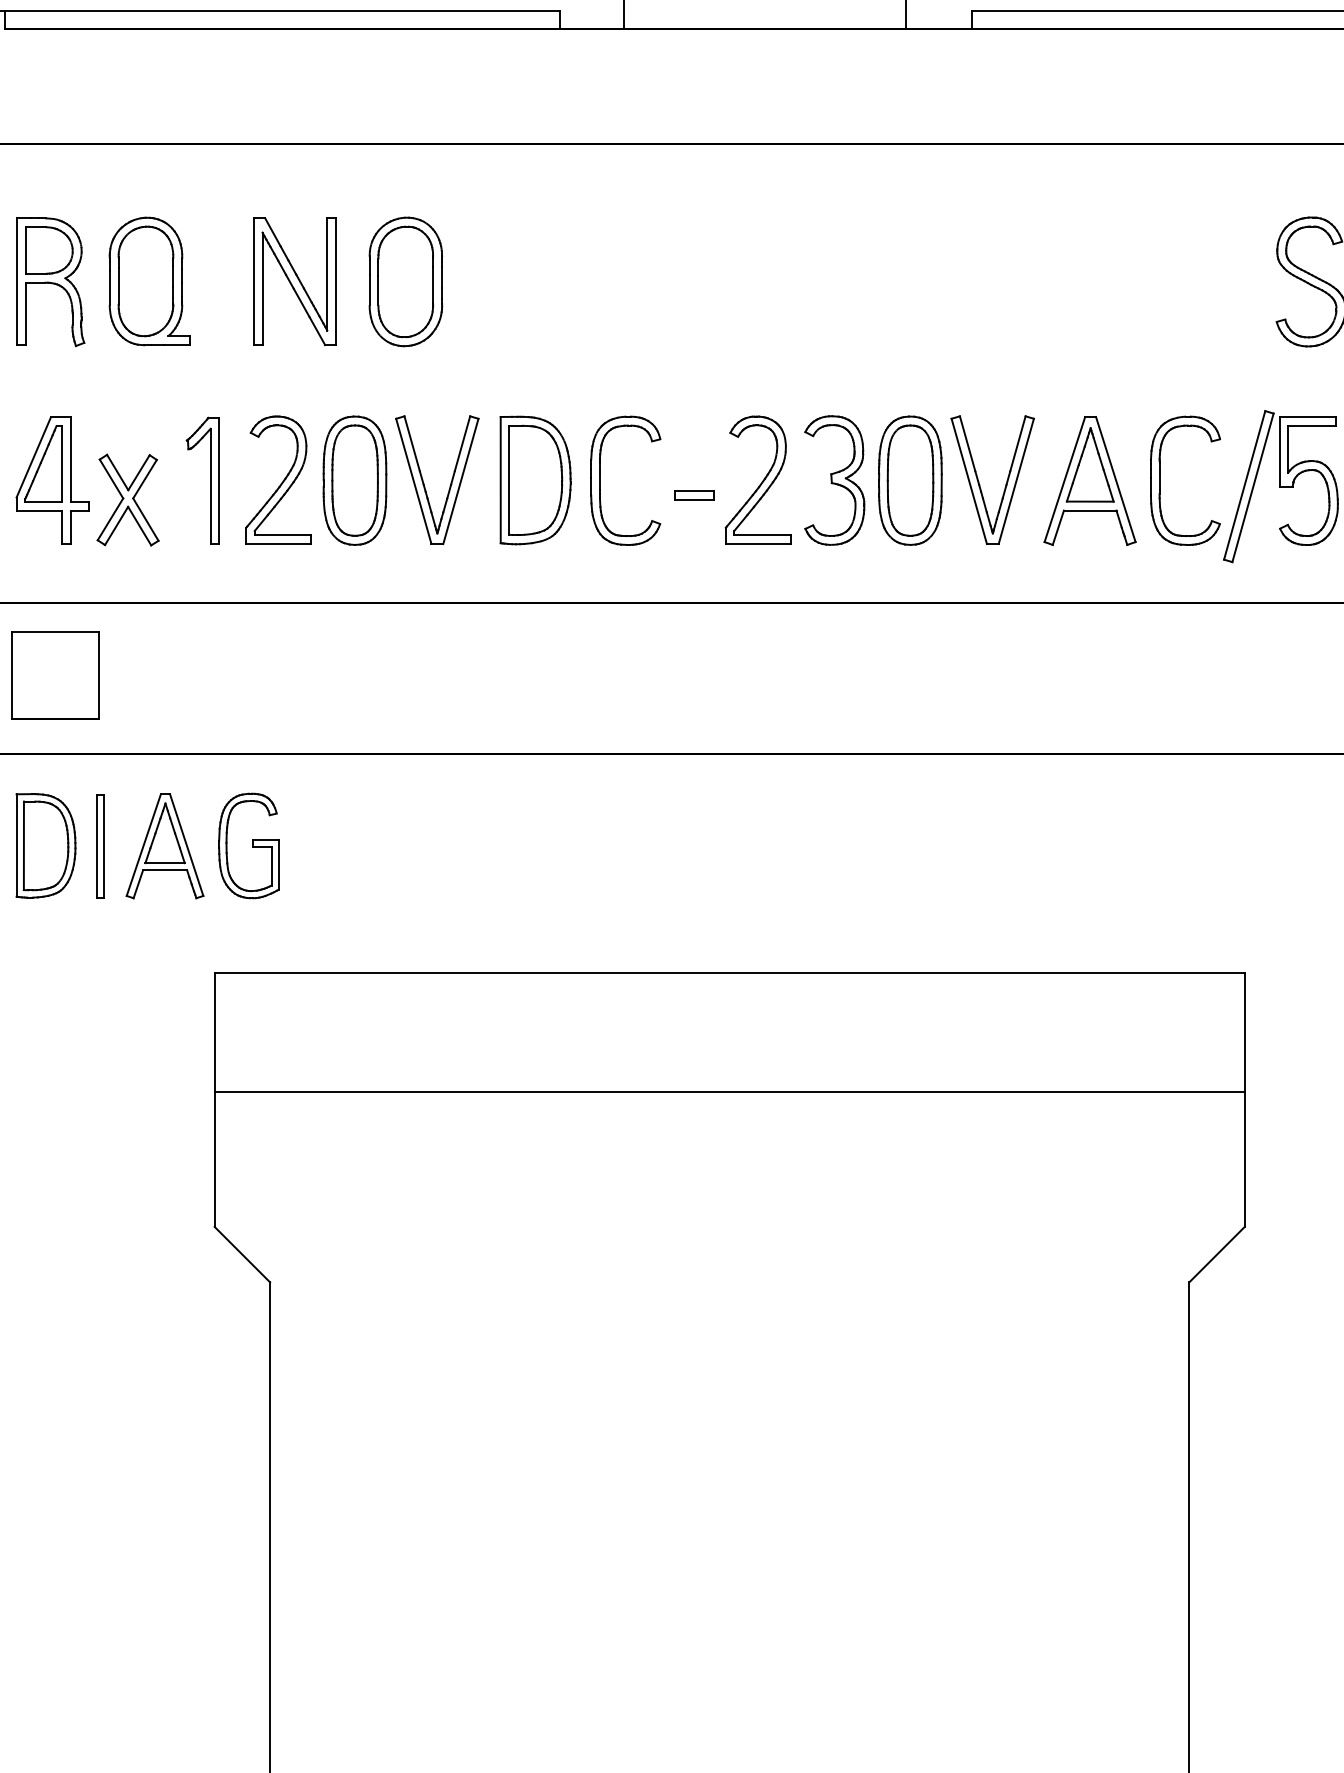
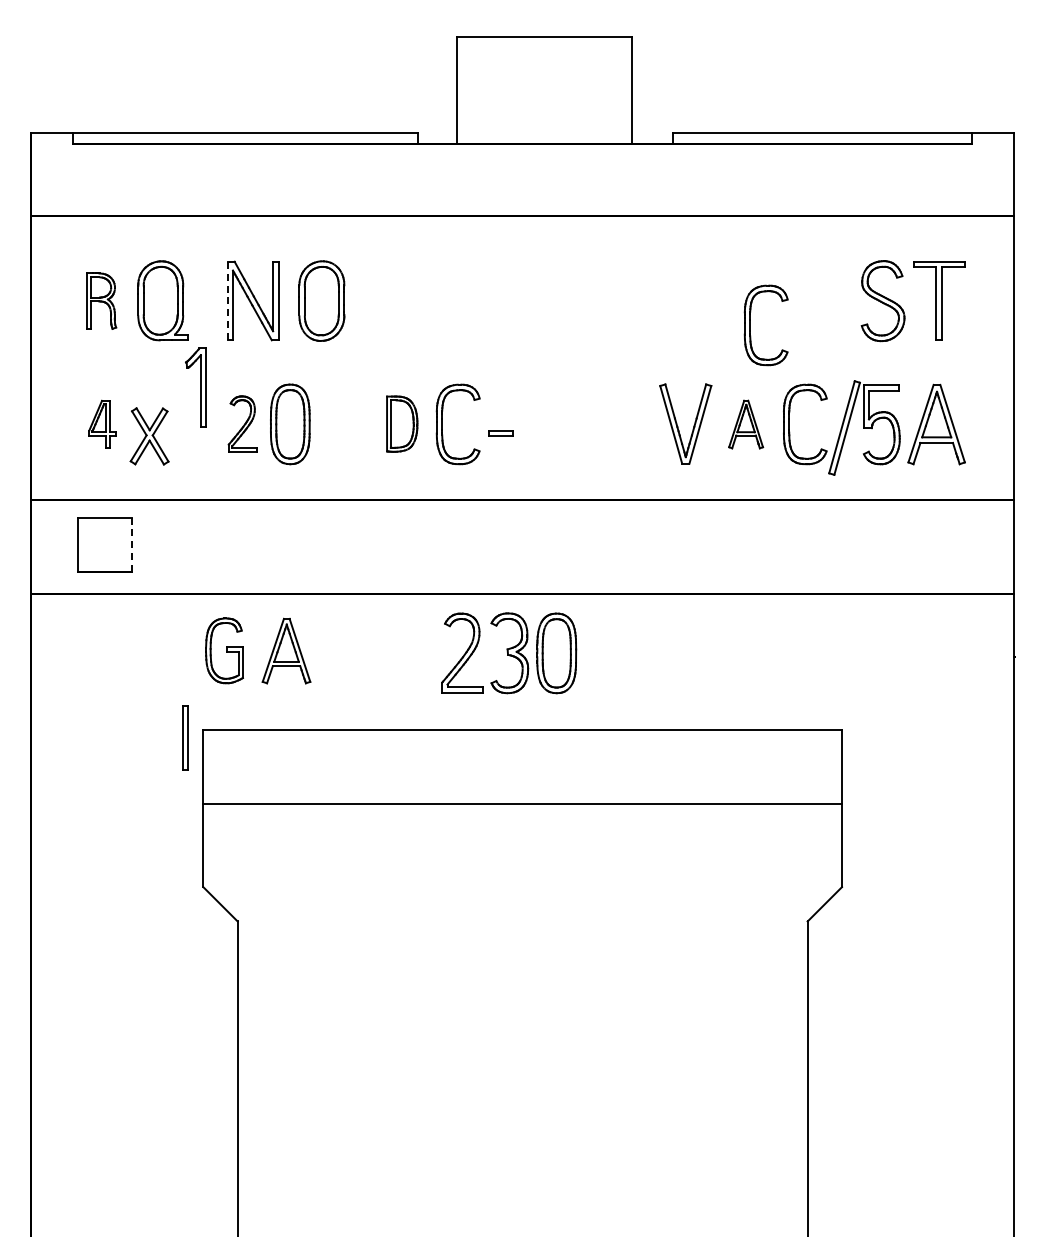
part: (50, 280) -> (101, 300), size x0.7
line: (253, 282) -> (227, 301), solid -> dashed
part: (1097, 321) -> (750, 325), added
part: (277, 479) -> (242, 423), size x0.7
part: (534, 479) -> (401, 423), size x0.7
part: (52, 480) -> (102, 424), size x0.6
part: (202, 480) -> (195, 387), moved
part: (424, 480) -> (333, 424), removed
part: (834, 480) -> (509, 653), moved
part: (1089, 480) -> (745, 424), size x0.6
line: (98, 674) -> (131, 544), solid -> dashed
part: (45, 845) -> (98, 650), removed
part: (100, 845) -> (185, 737), moved
part: (164, 845) -> (286, 650), moved

